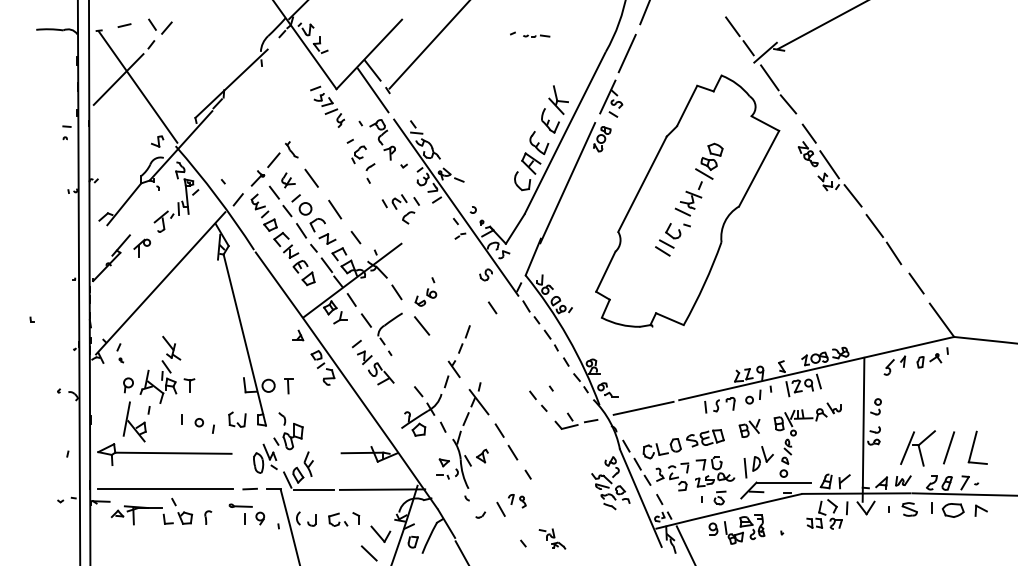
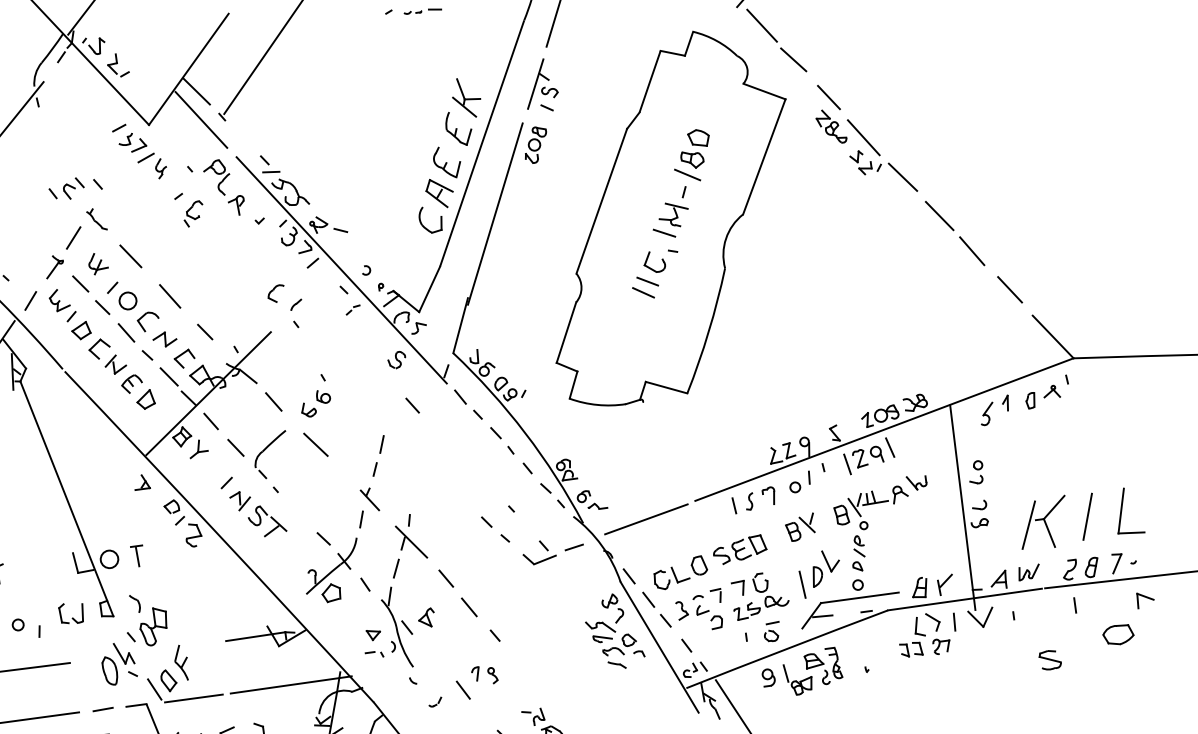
part: (370, 173) -> (297, 313), moved
part: (400, 201) -> (74, 187), moved
part: (909, 509) -> (1049, 660), moved
part: (952, 510) -> (1117, 635), moved

